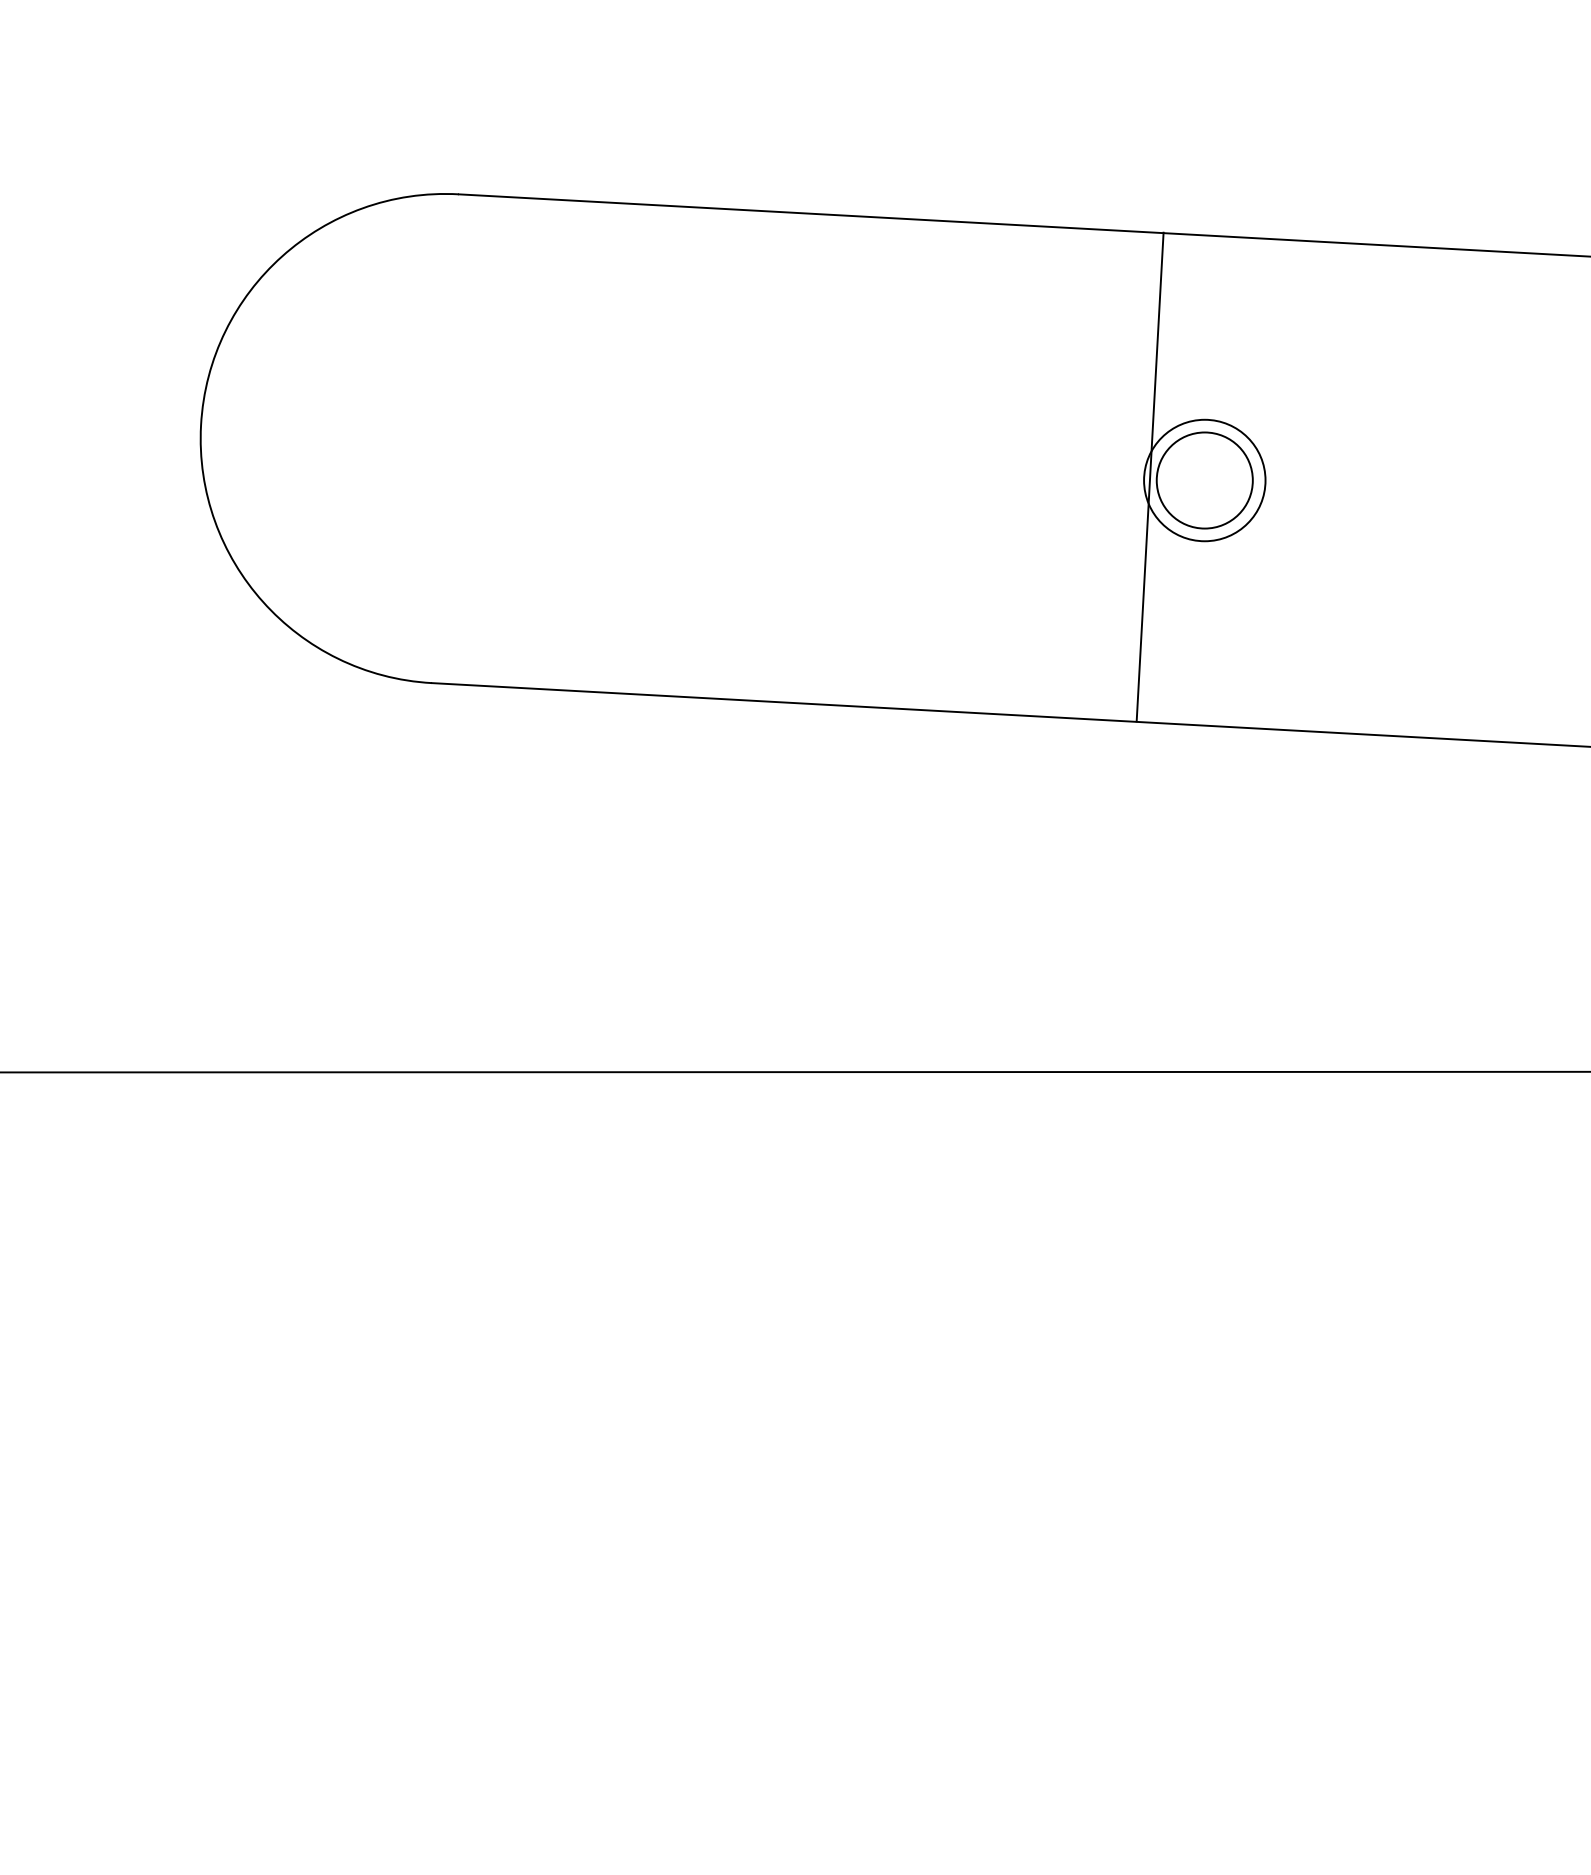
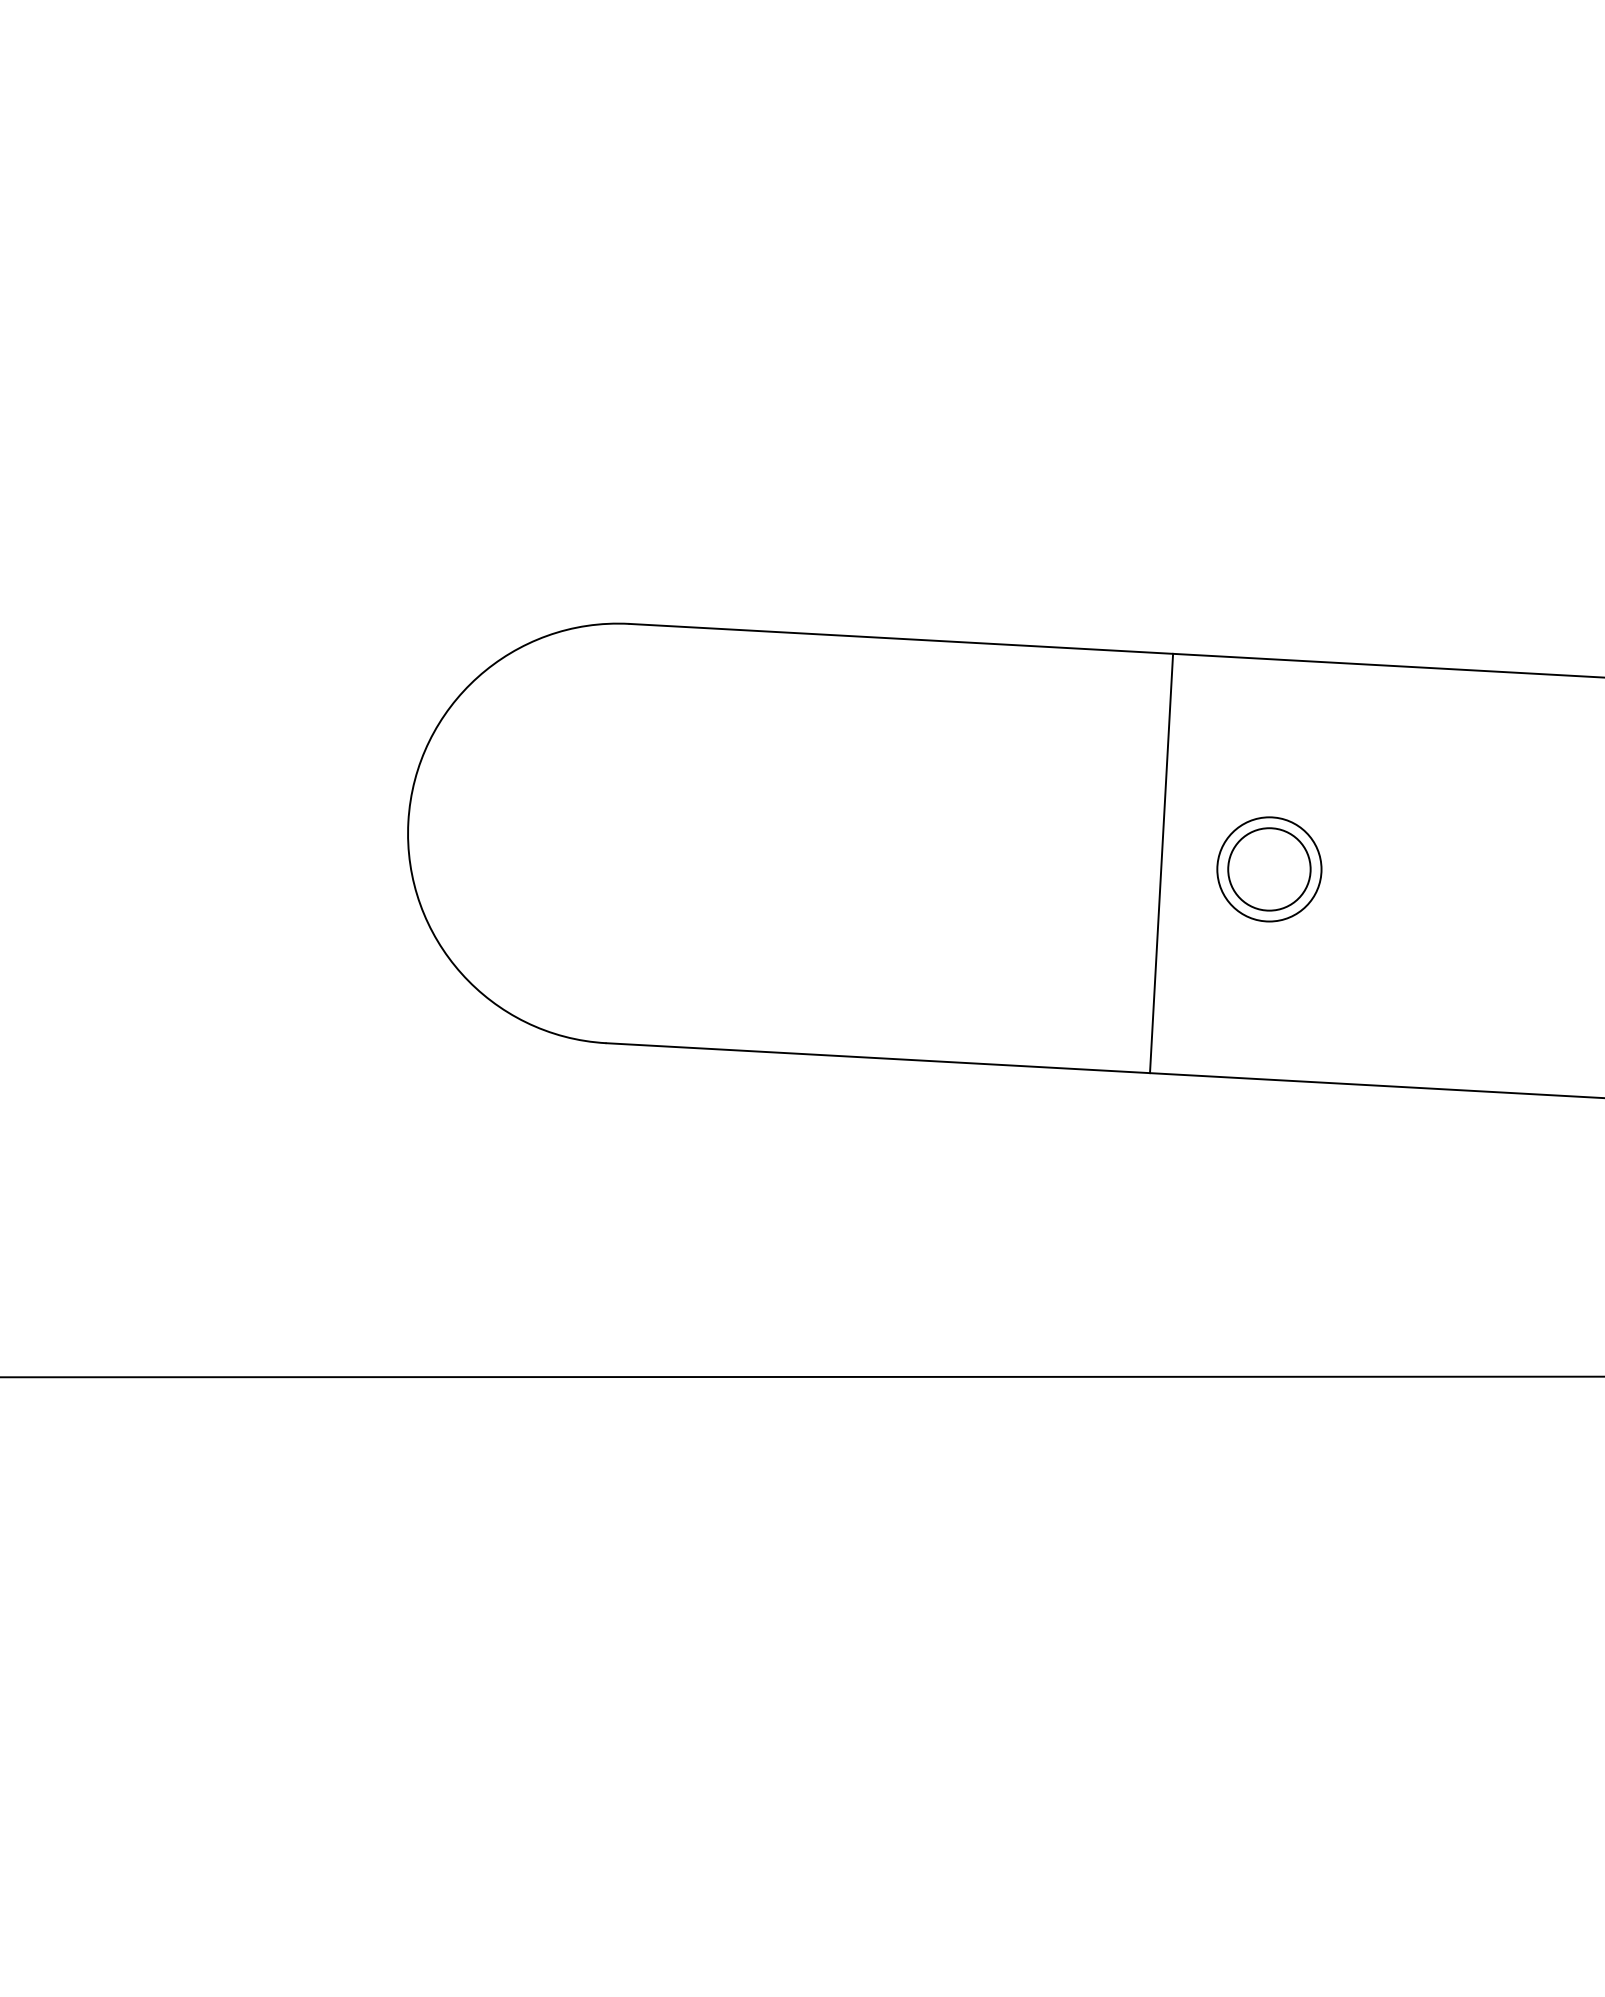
line: (1150, 477) -> (1161, 863), moved

